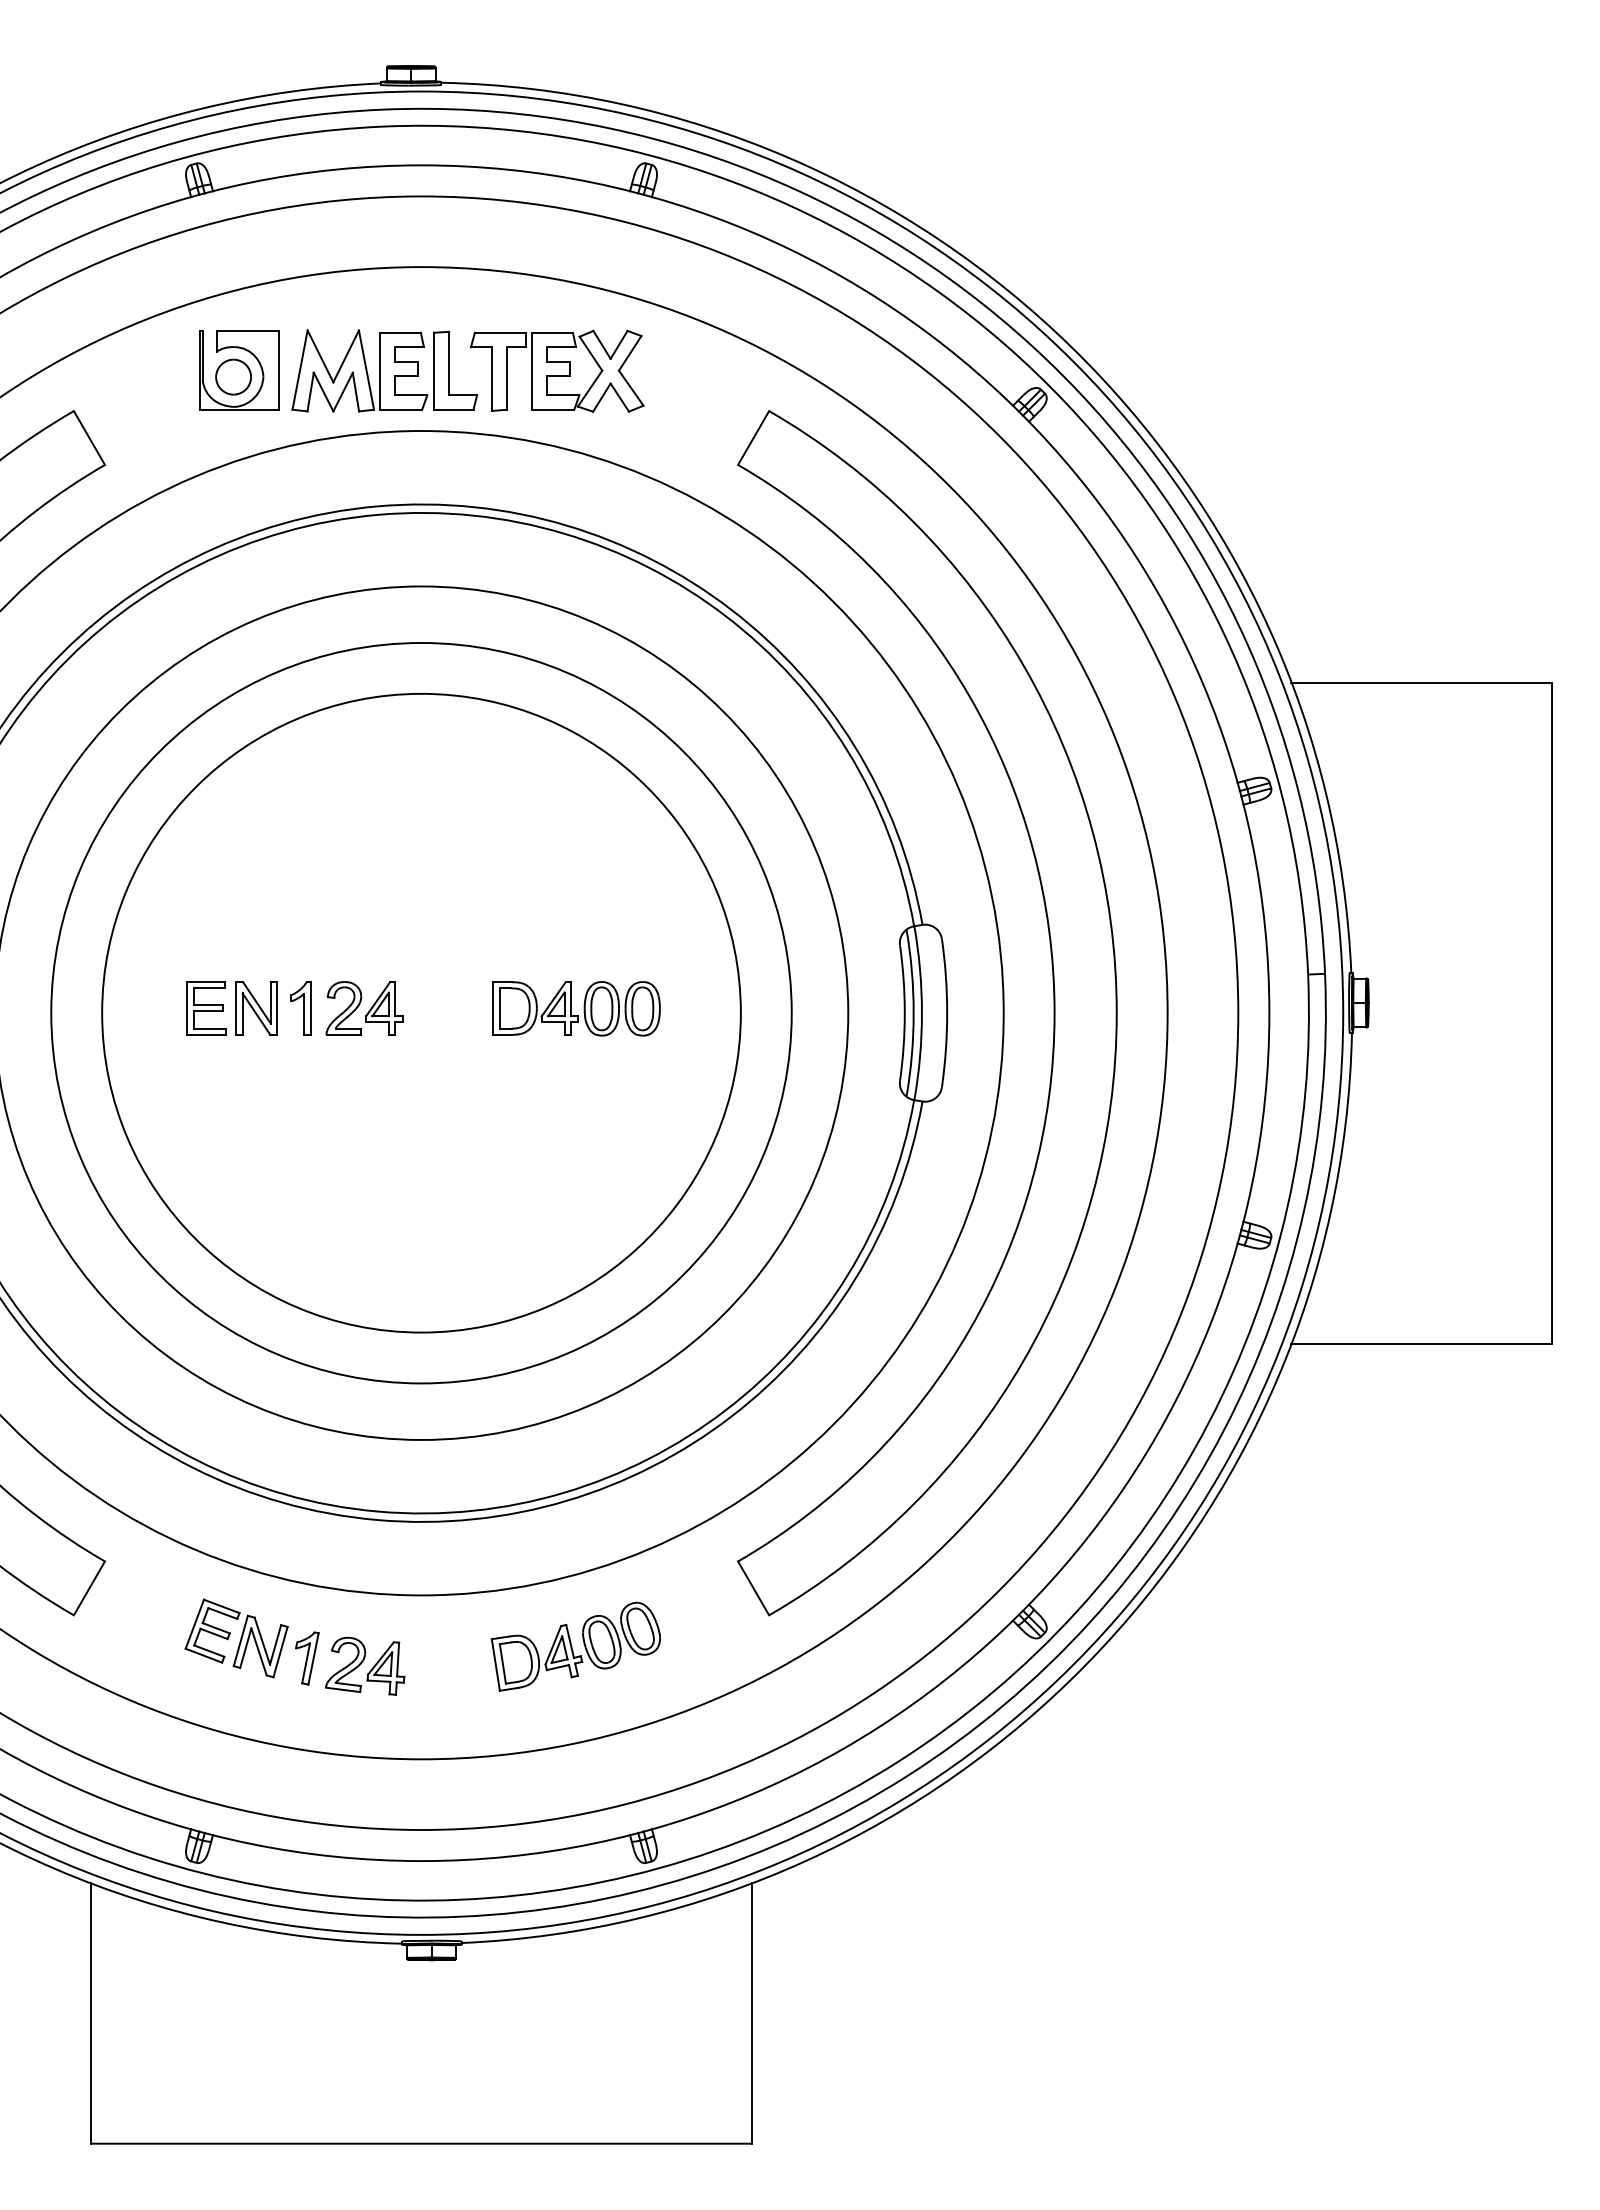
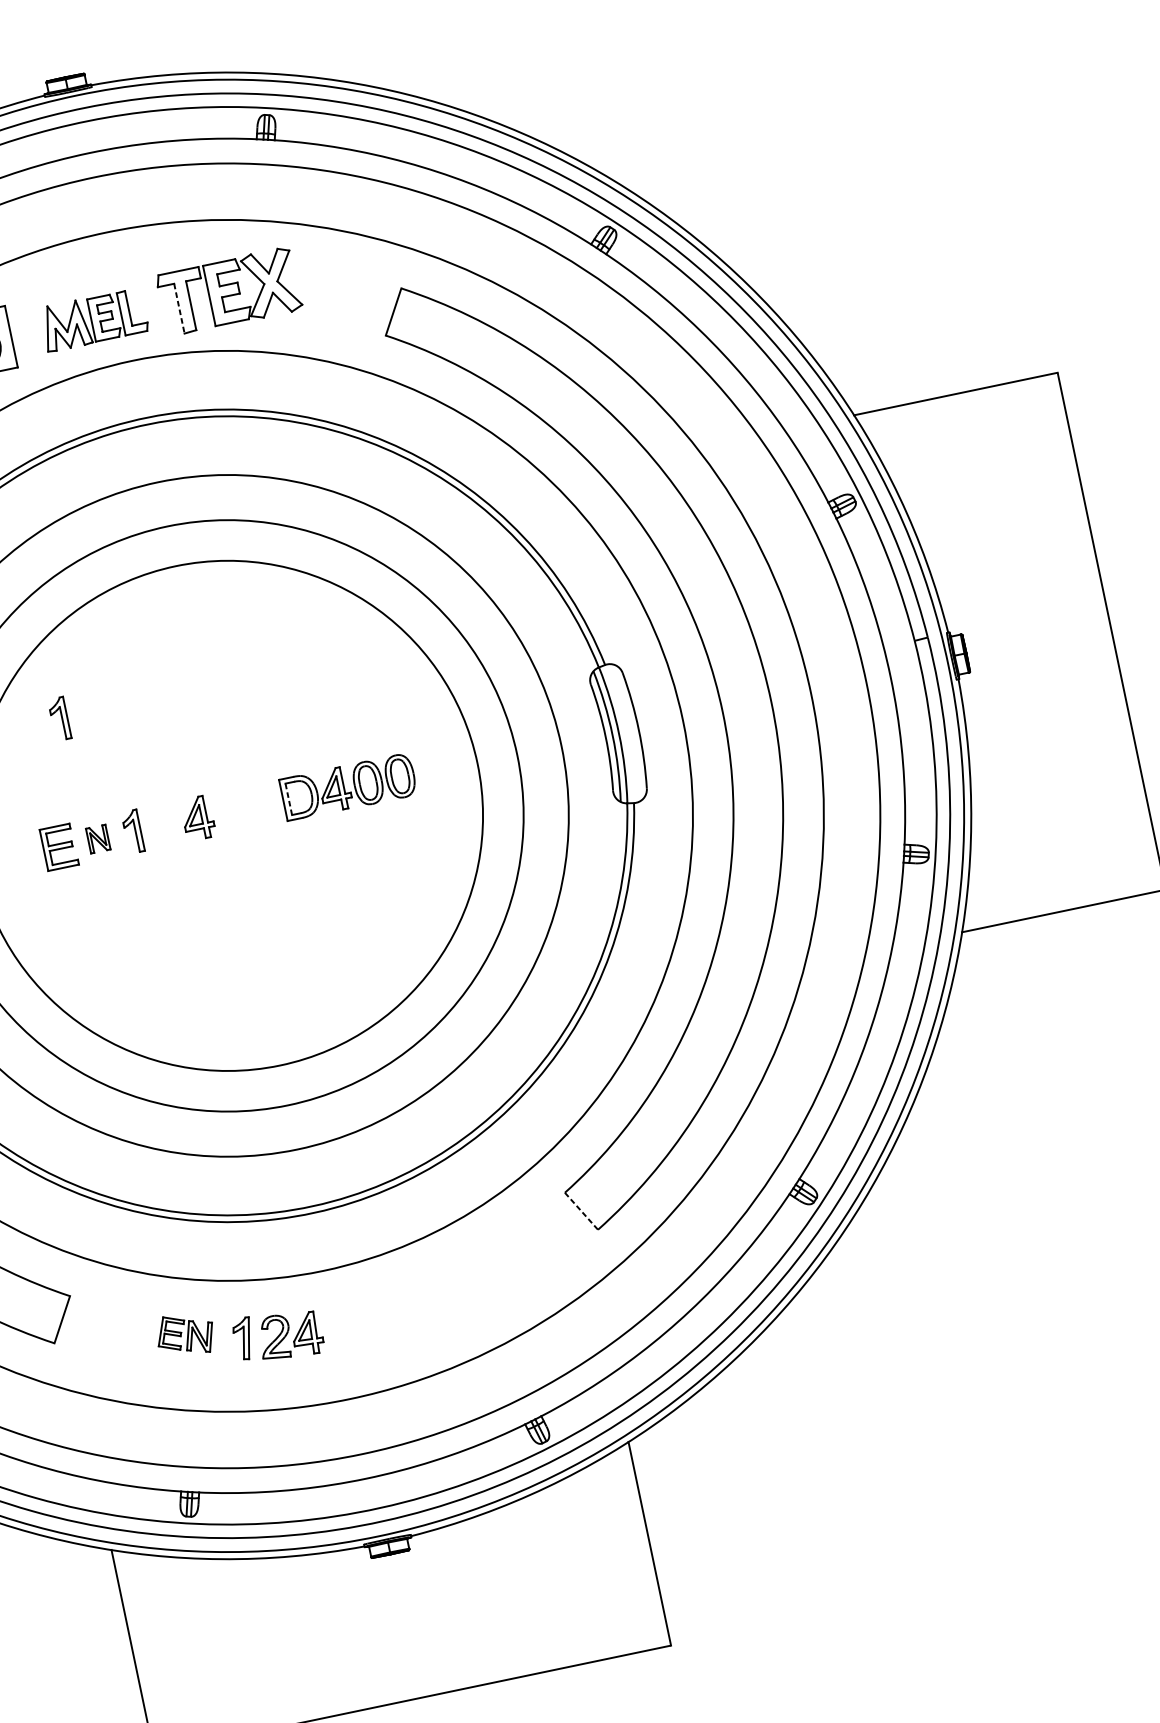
part: (384, 370) -> (94, 319), size x0.7
line: (491, 379) -> (179, 309), solid -> dashed
part: (239, 851) -> (59, 719), added
part: (256, 1008) -> (98, 839), size x0.6
part: (343, 1008) -> (166, 824), removed
line: (500, 1008) -> (288, 799), solid -> dashed
line: (753, 1588) -> (581, 1211), solid -> dashed
part: (236, 1638) -> (185, 1334), size x0.7
part: (575, 1646) -> (451, 1285), removed

